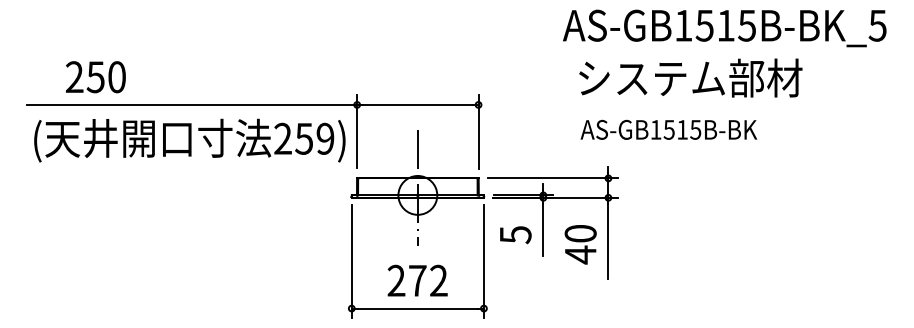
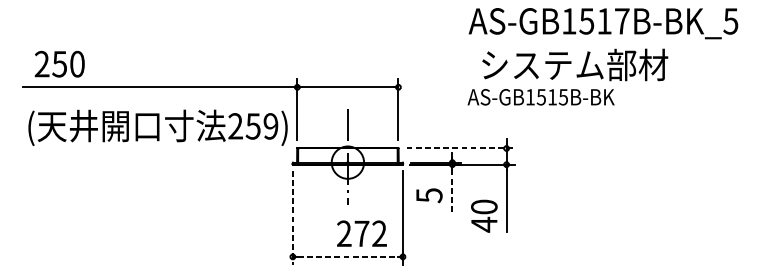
text: (747, 25) -> (622, 21), AS-GB1515B-BK_5 -> AS-GB1517B-BK_5
text: (95, 77) -> (59, 64), moved
text: (668, 129) -> (540, 96), moved
text: (189, 140) -> (157, 127), moved
line: (553, 178) -> (460, 148), solid -> dashed
line: (543, 230) -> (452, 191), solid -> dashed
text: (580, 244) -> (484, 216), moved
line: (351, 261) -> (292, 217), solid -> dashed
text: (417, 280) -> (361, 233), moved
line: (418, 308) -> (348, 256), solid -> dashed

